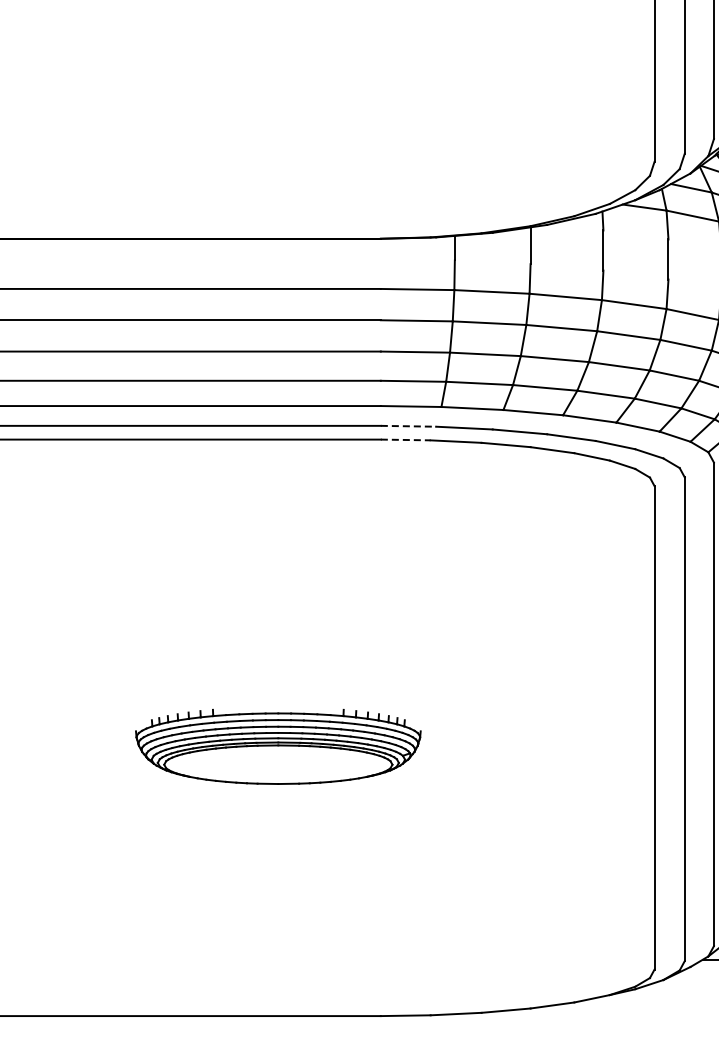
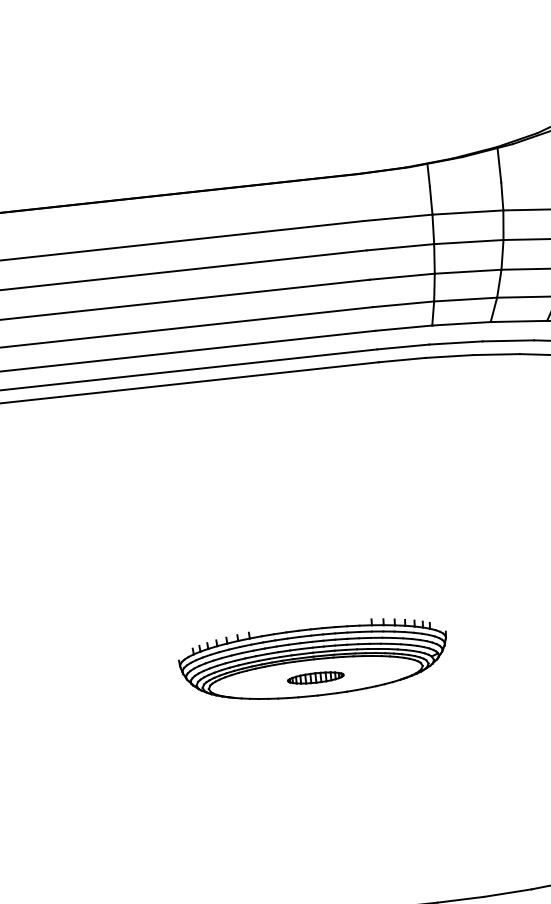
line: (408, 426) -> (403, 347), dashed -> solid
line: (405, 439) -> (401, 359), dashed -> solid
part: (277, 765) -> (315, 678), added

